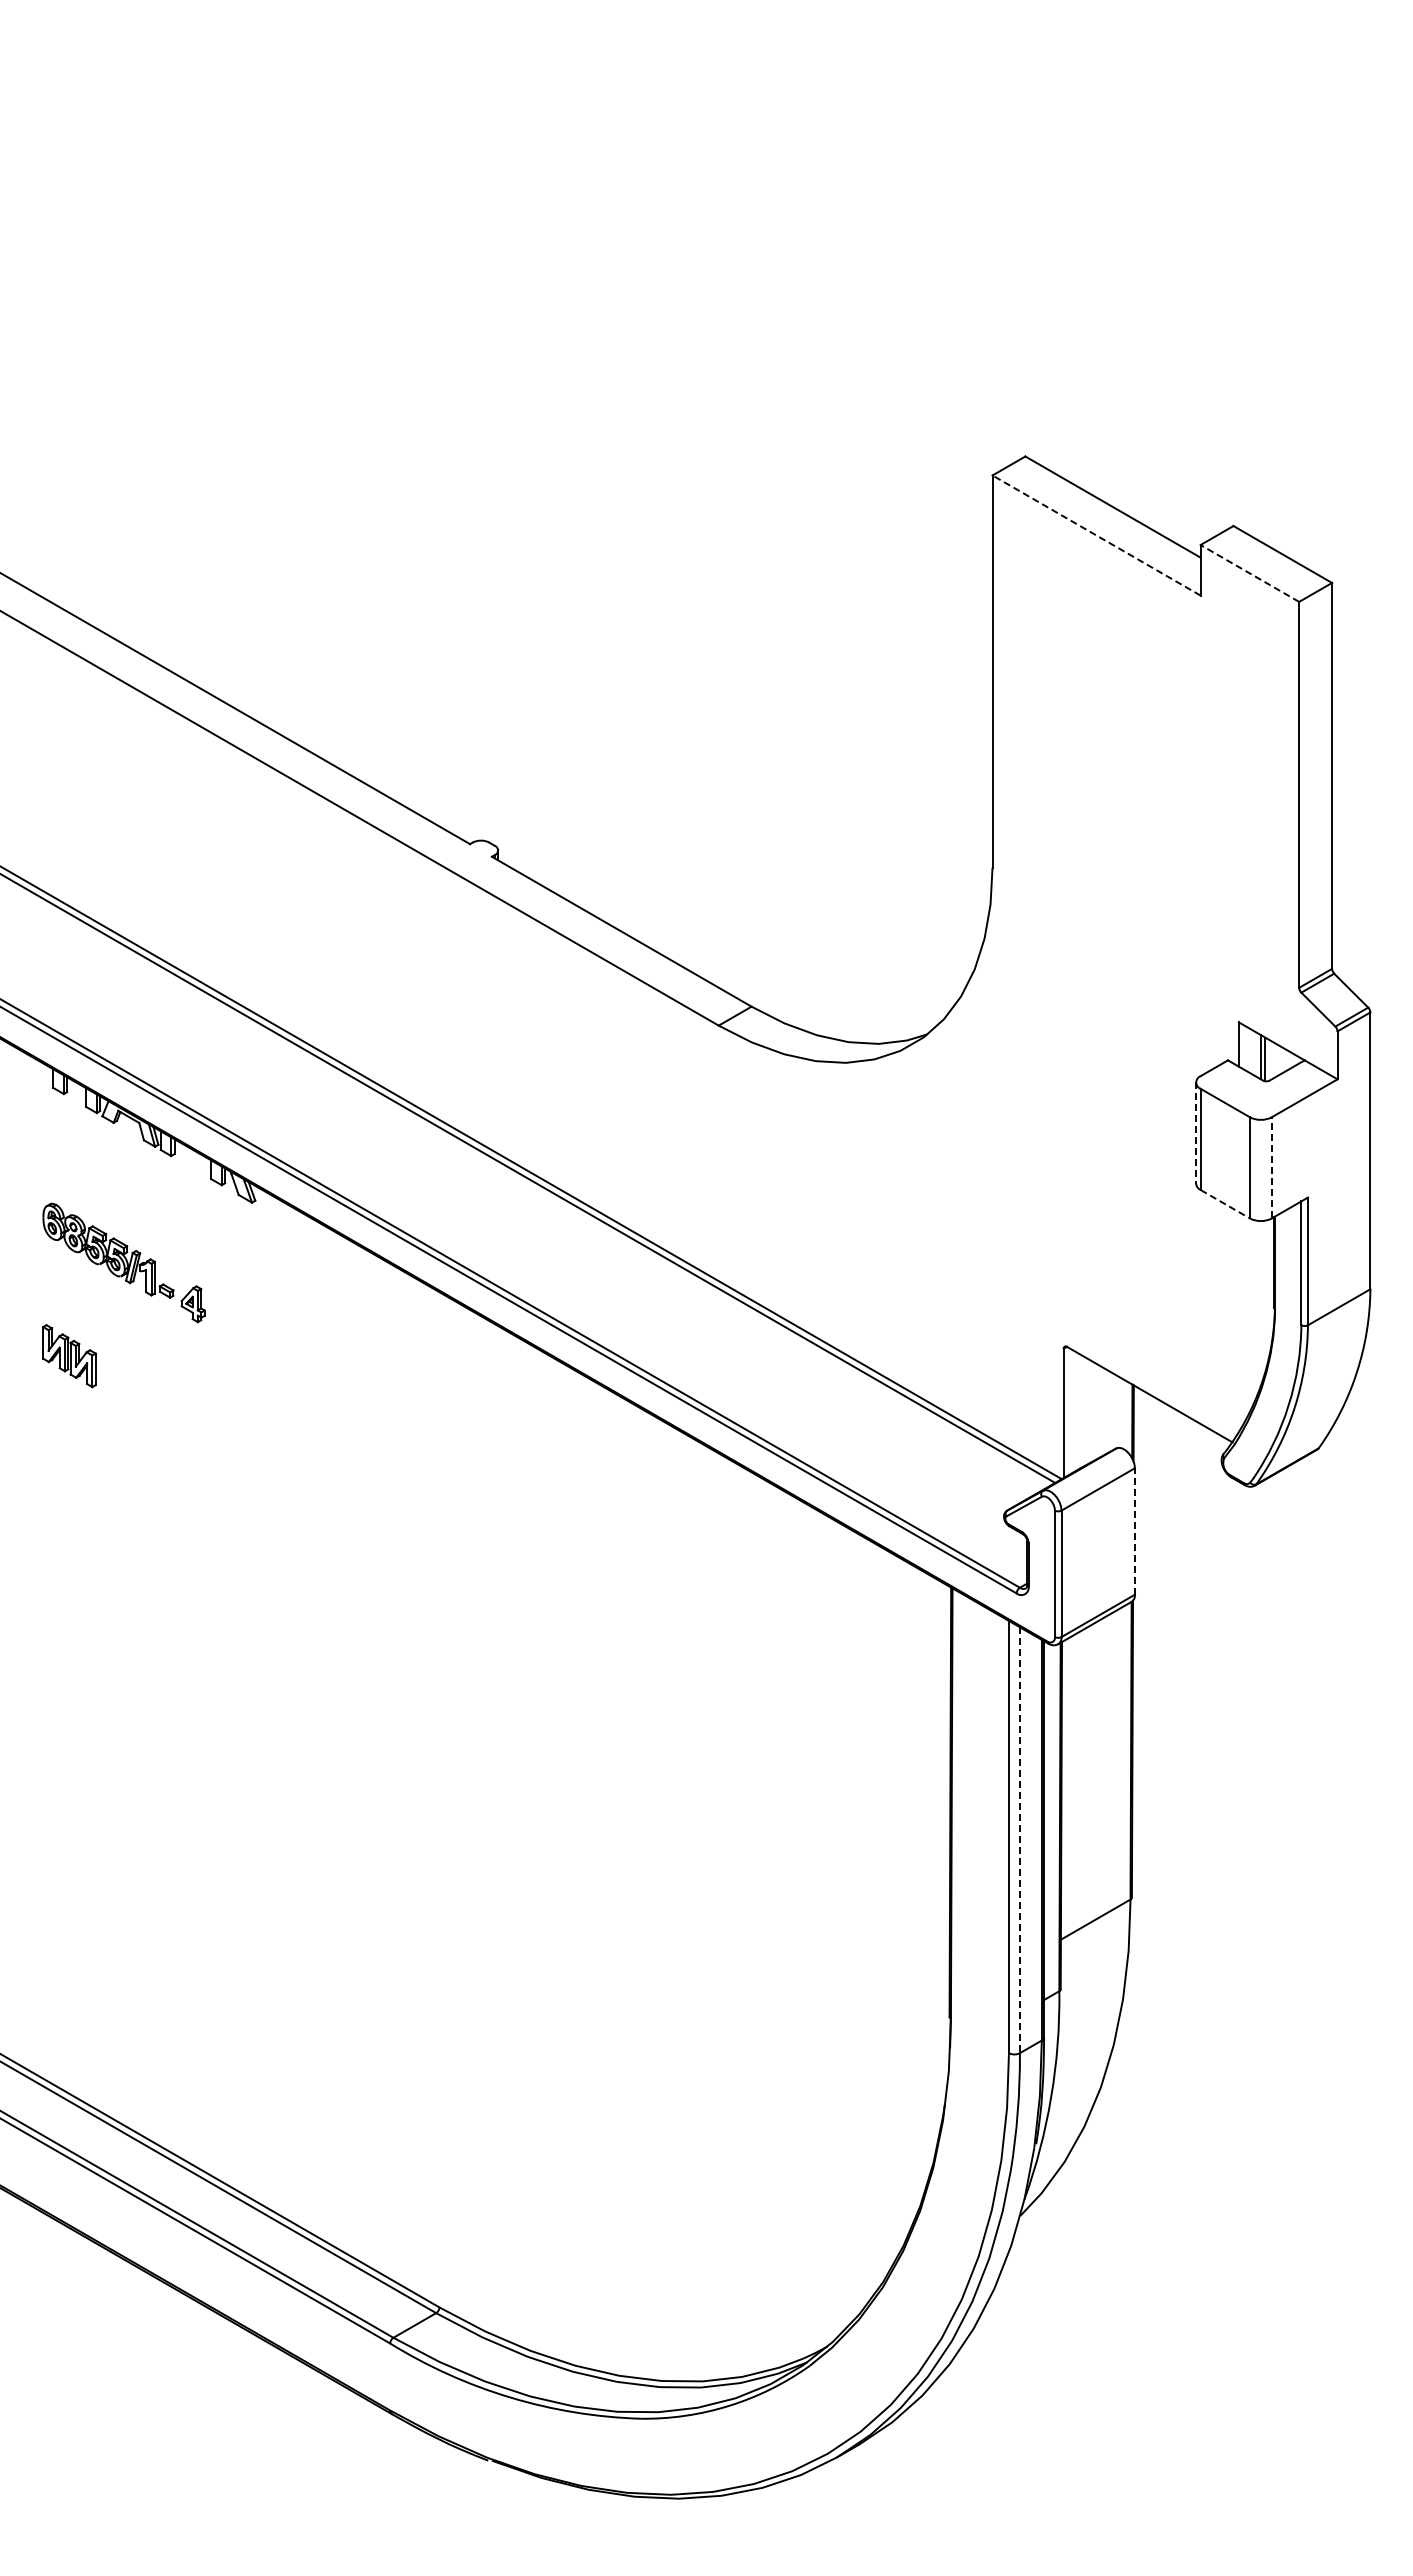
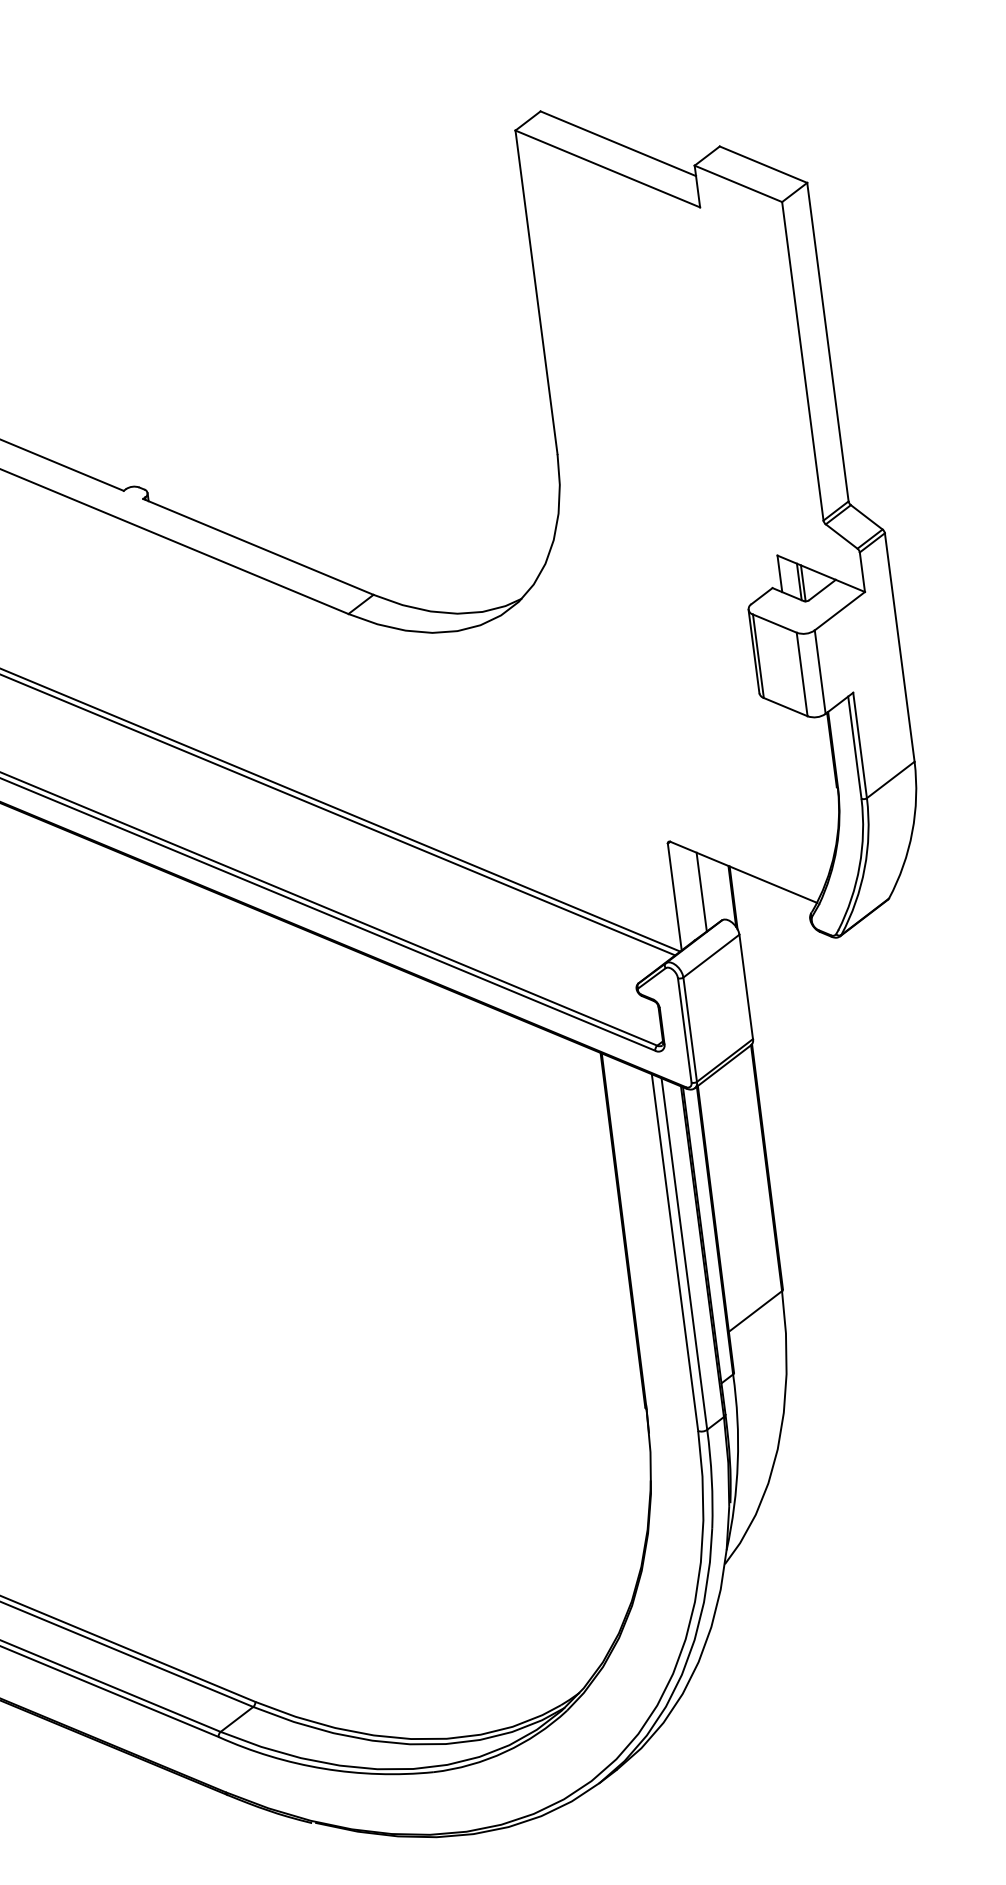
line: (1096, 535) -> (607, 168), dashed -> solid
line: (1249, 573) -> (738, 183), dashed -> solid
line: (1196, 1133) -> (754, 651), dashed -> solid
line: (1271, 1167) -> (819, 671), dashed -> solid
line: (1225, 1204) -> (785, 707), dashed -> solid
line: (1096, 1411) -> (701, 892), added
line: (1134, 1530) -> (745, 986), dashed -> solid
line: (1019, 1840) -> (684, 1254), dashed -> solid

